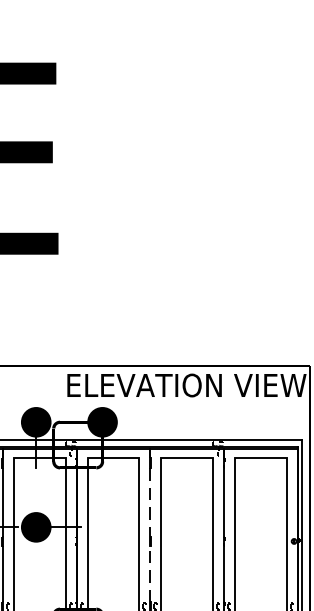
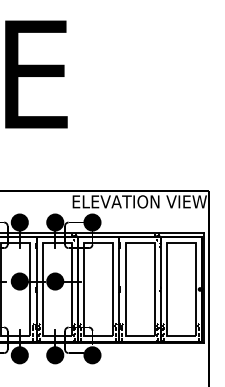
line: (150, 502) -> (119, 267), dashed -> solid
line: (150, 573) -> (119, 307), dashed -> solid

